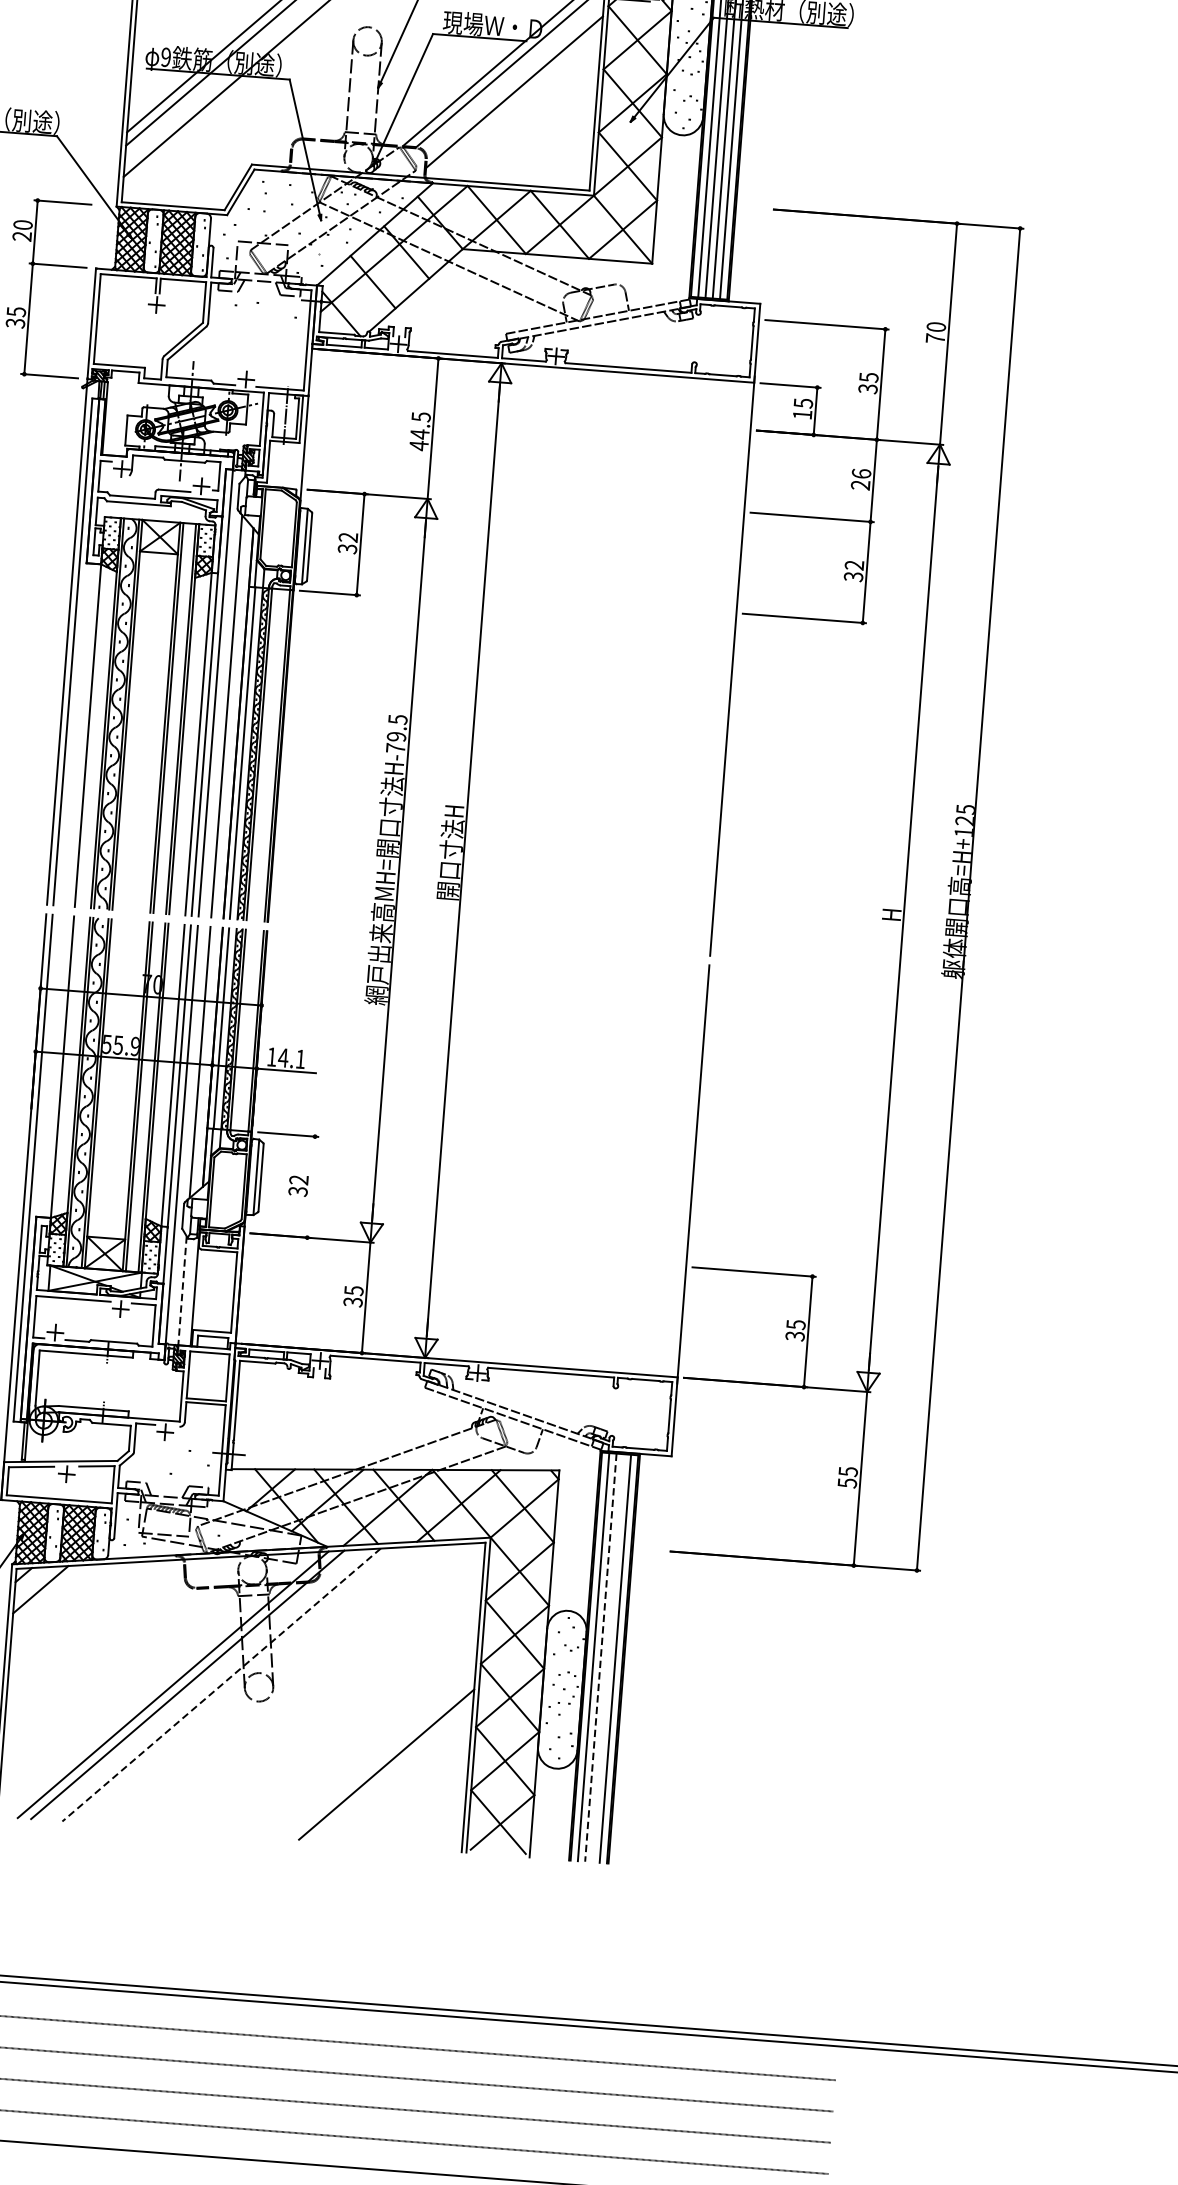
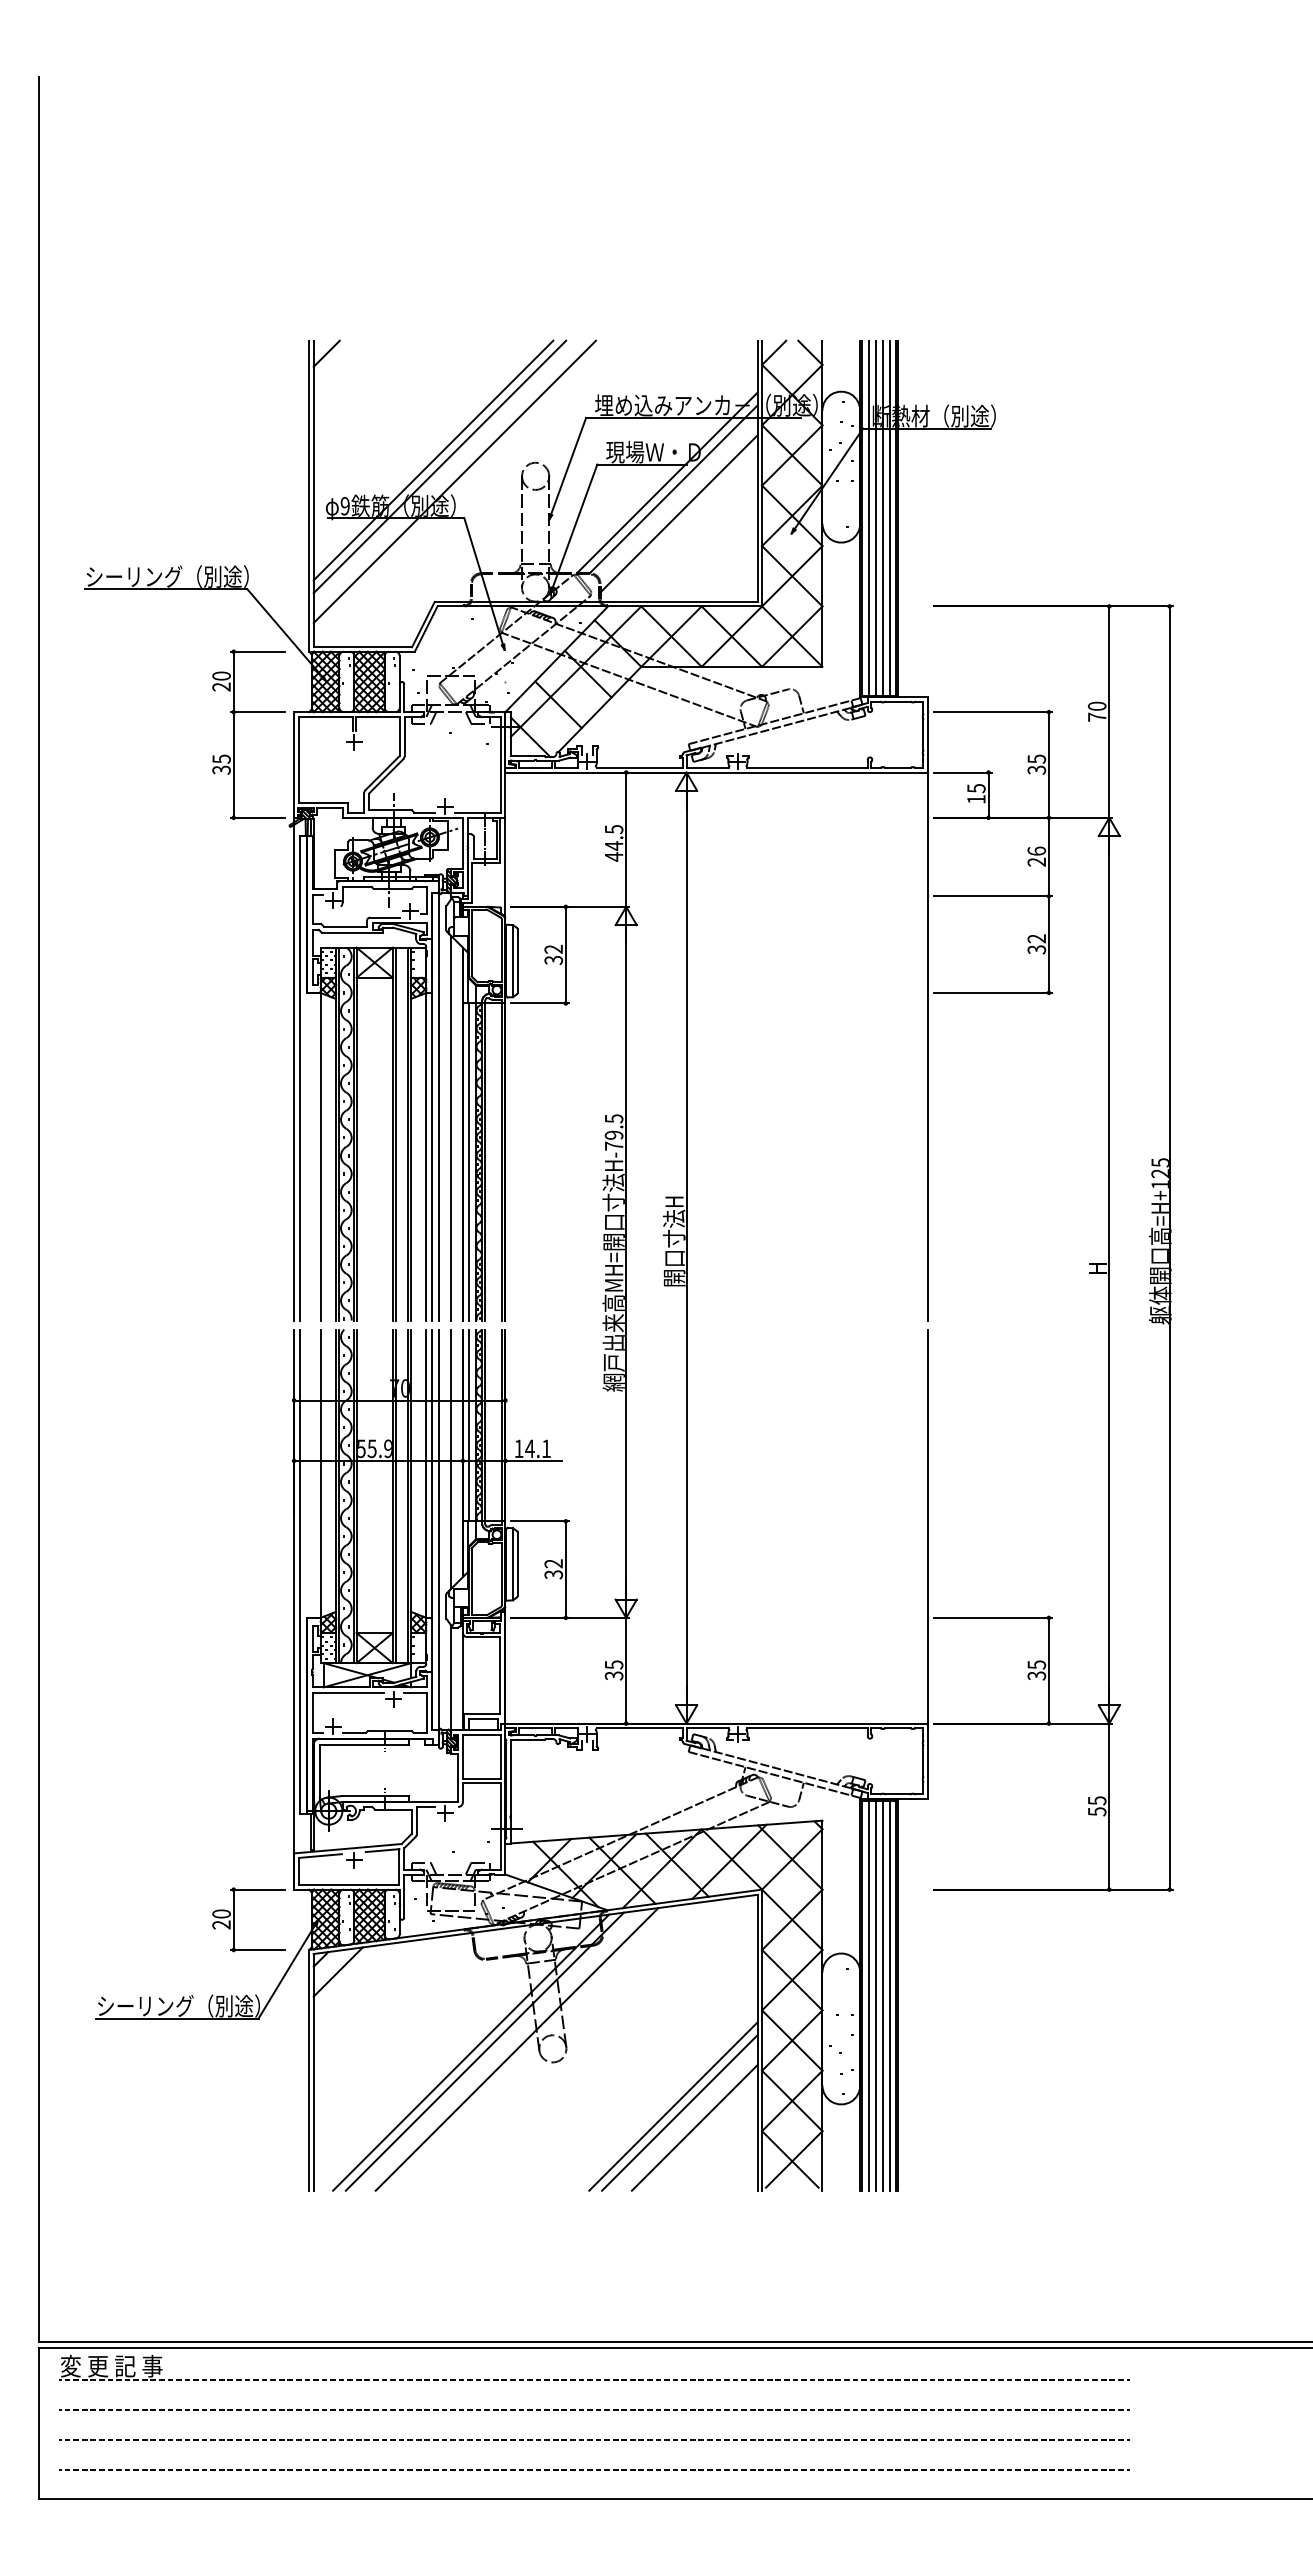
line: (310, 1187) -> (565, 1569), added
line: (182, 1291) -> (451, 1678), dashed -> solid
line: (600, 1658) -> (875, 1996), dashed -> solid
line: (608, 1658) -> (882, 1995), added
line: (222, 1685) -> (517, 2049), dashed -> solid
line: (380, 1757) -> (673, 2106), added
line: (400, 1780) -> (694, 2127), added

